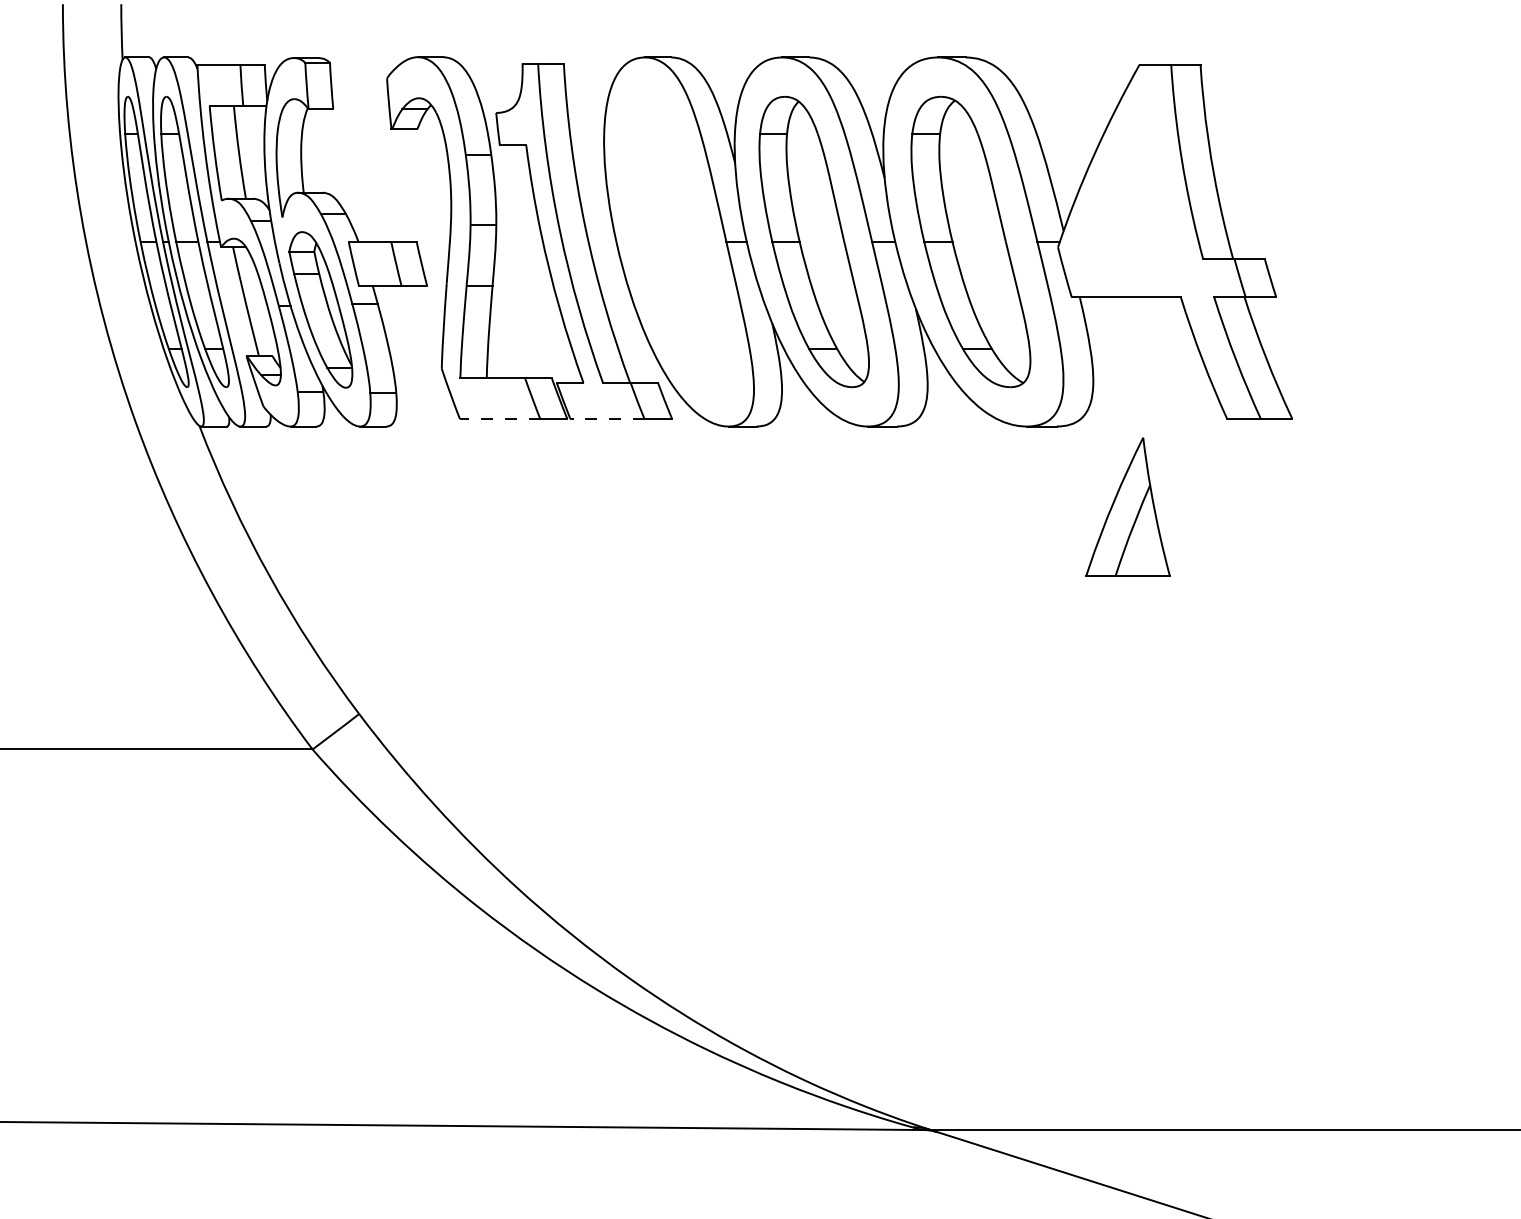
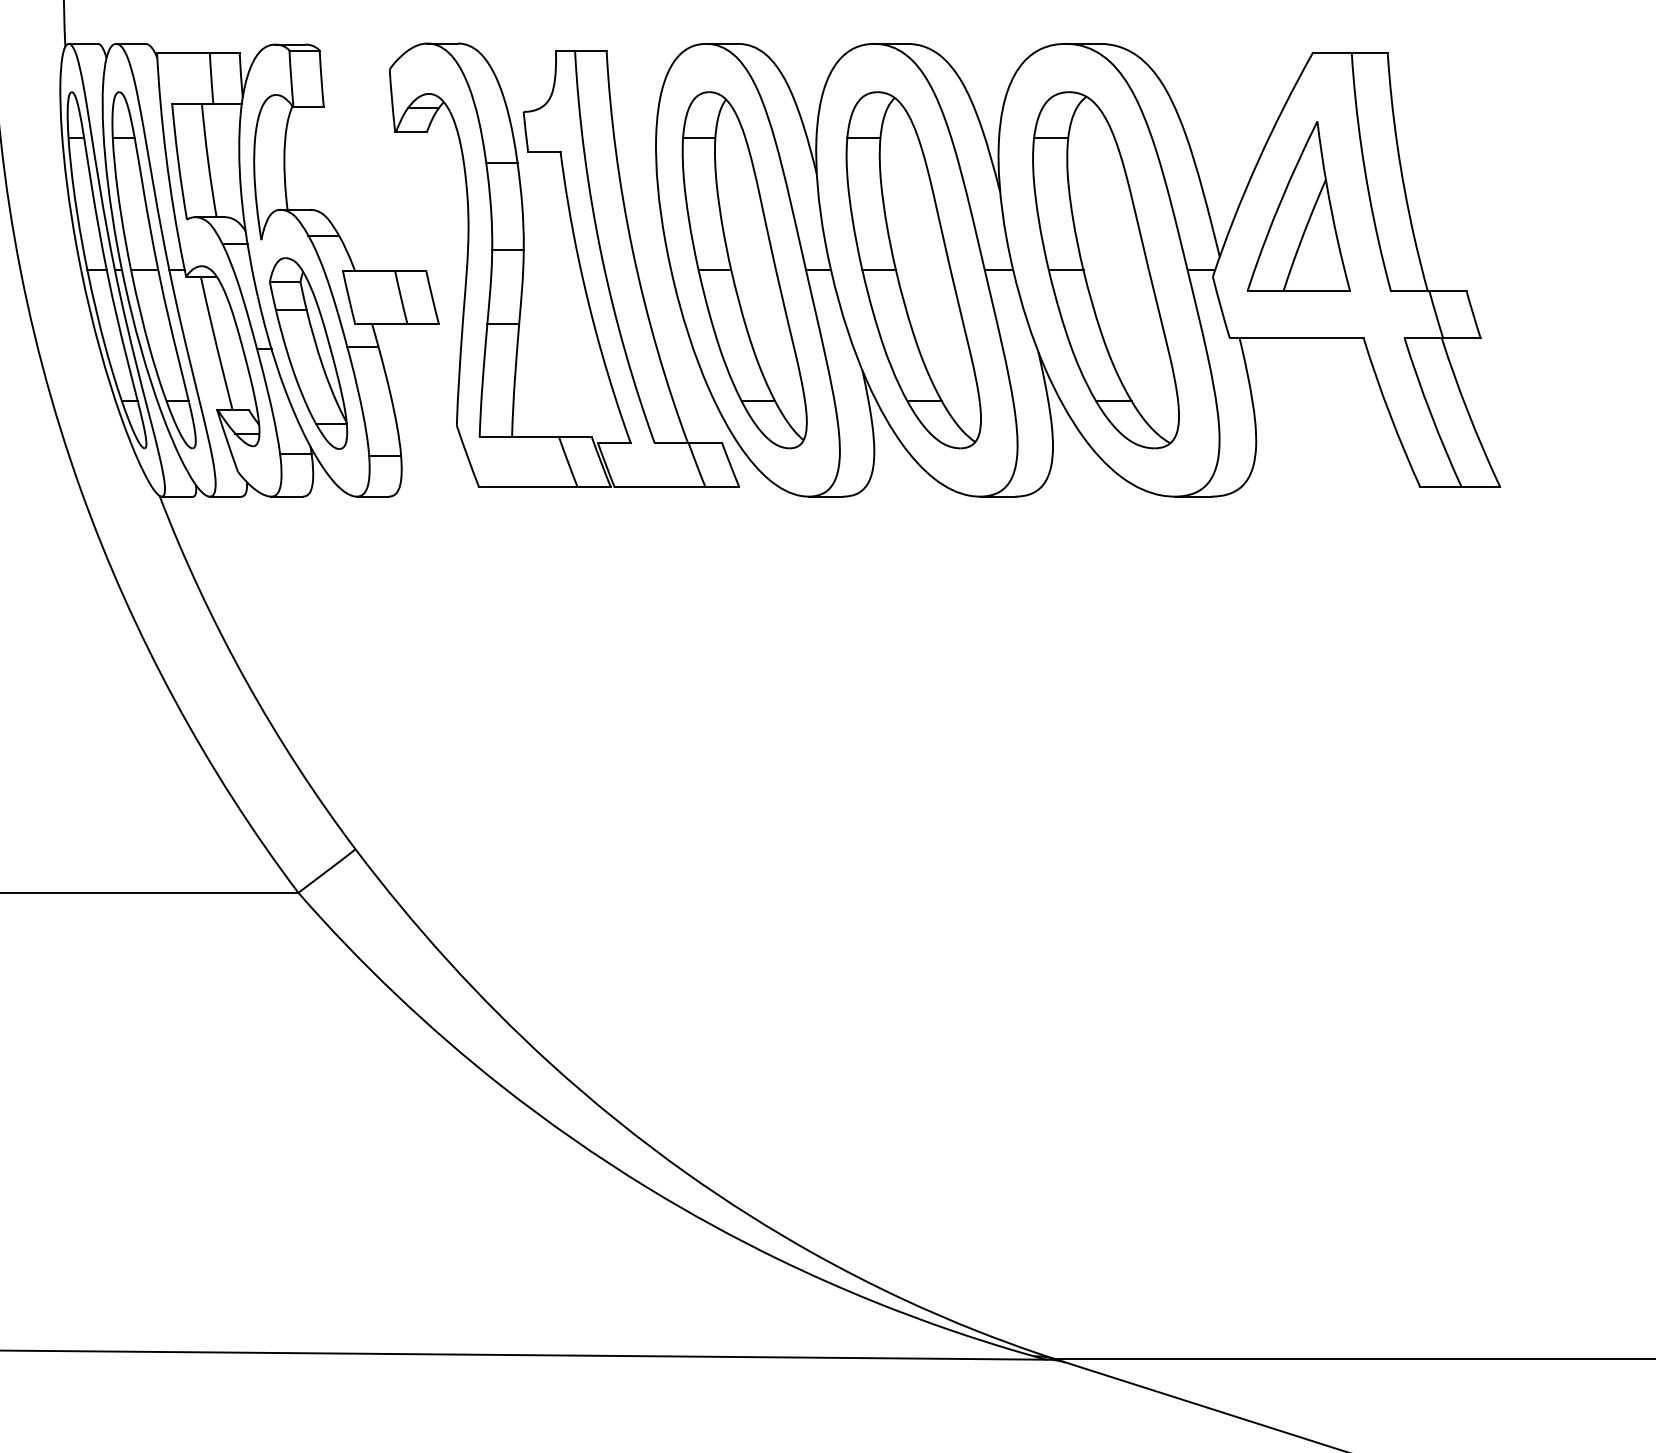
part: (676, 241) -> (744, 269), added
line: (499, 419) -> (527, 488), dashed -> solid
line: (606, 419) -> (658, 488), dashed -> solid
part: (1127, 506) -> (1298, 205), moved

